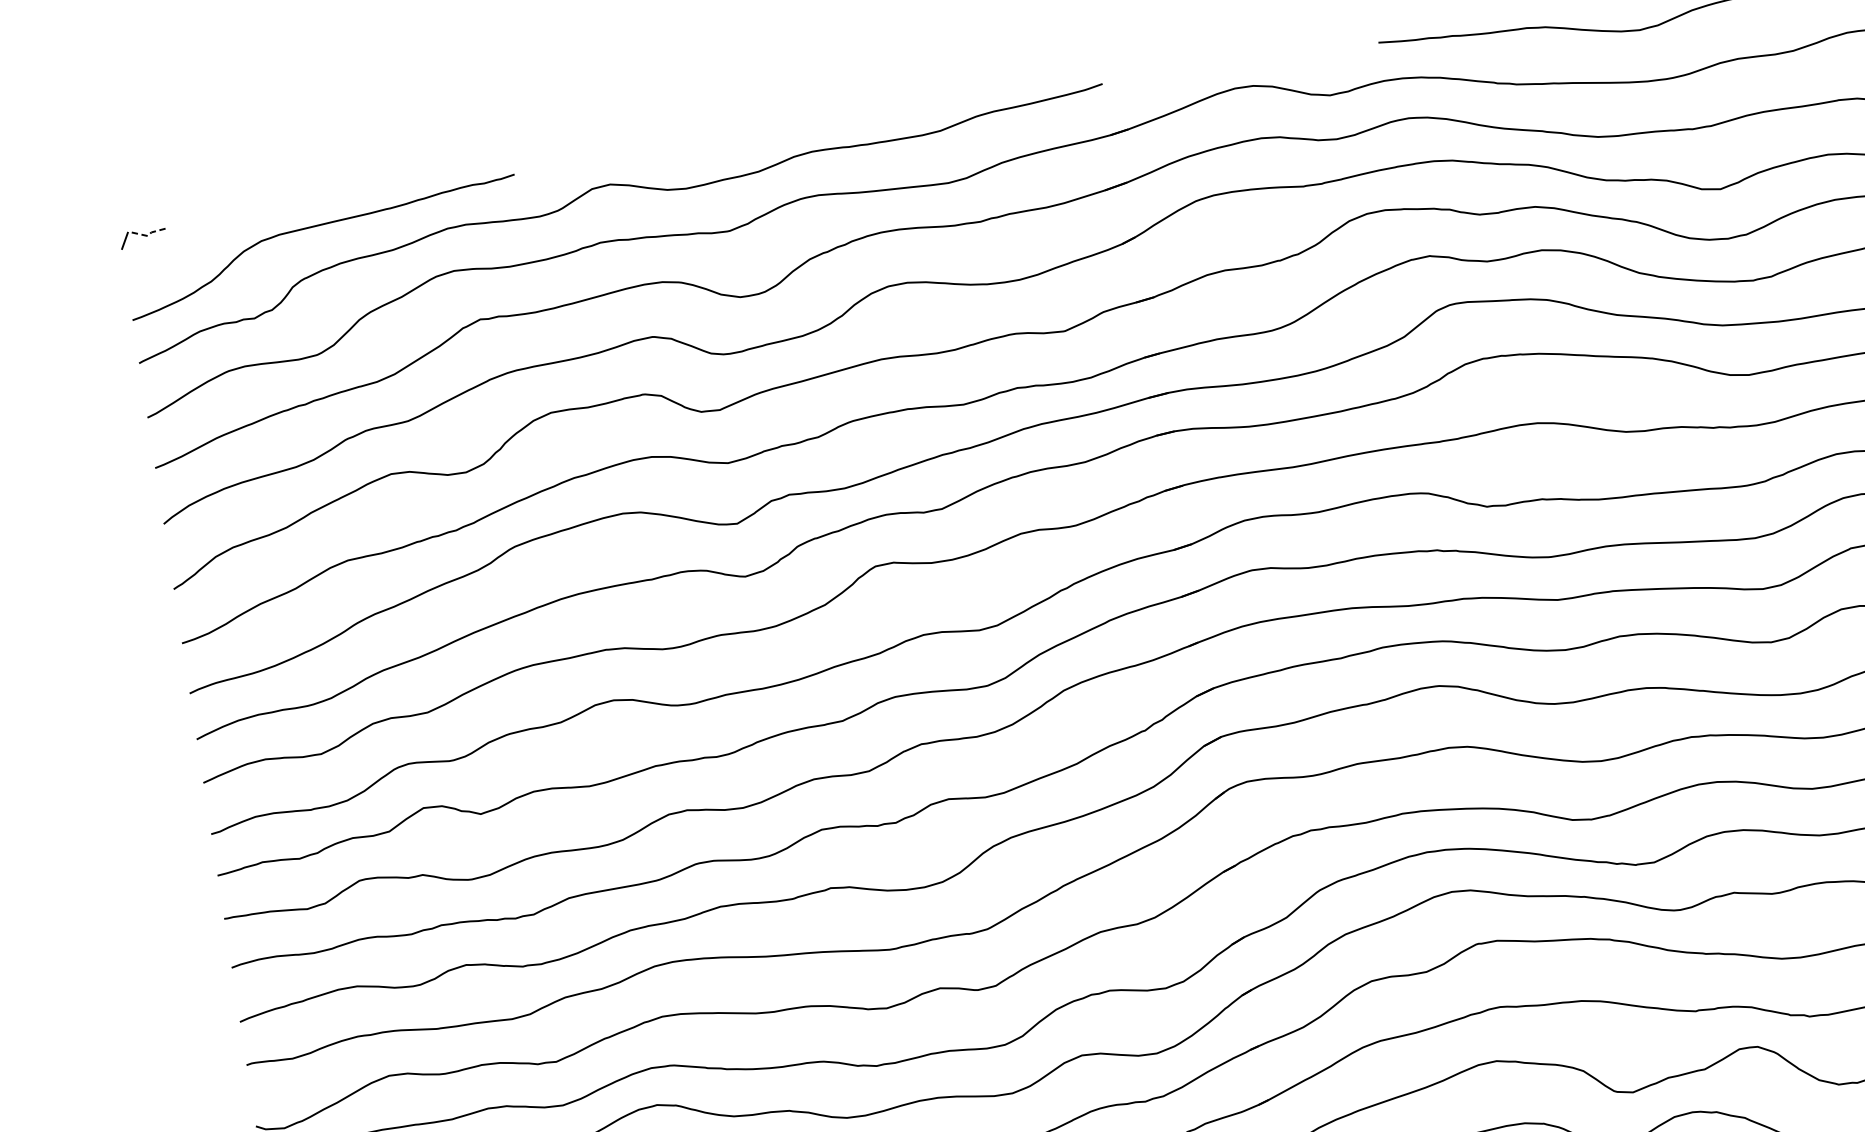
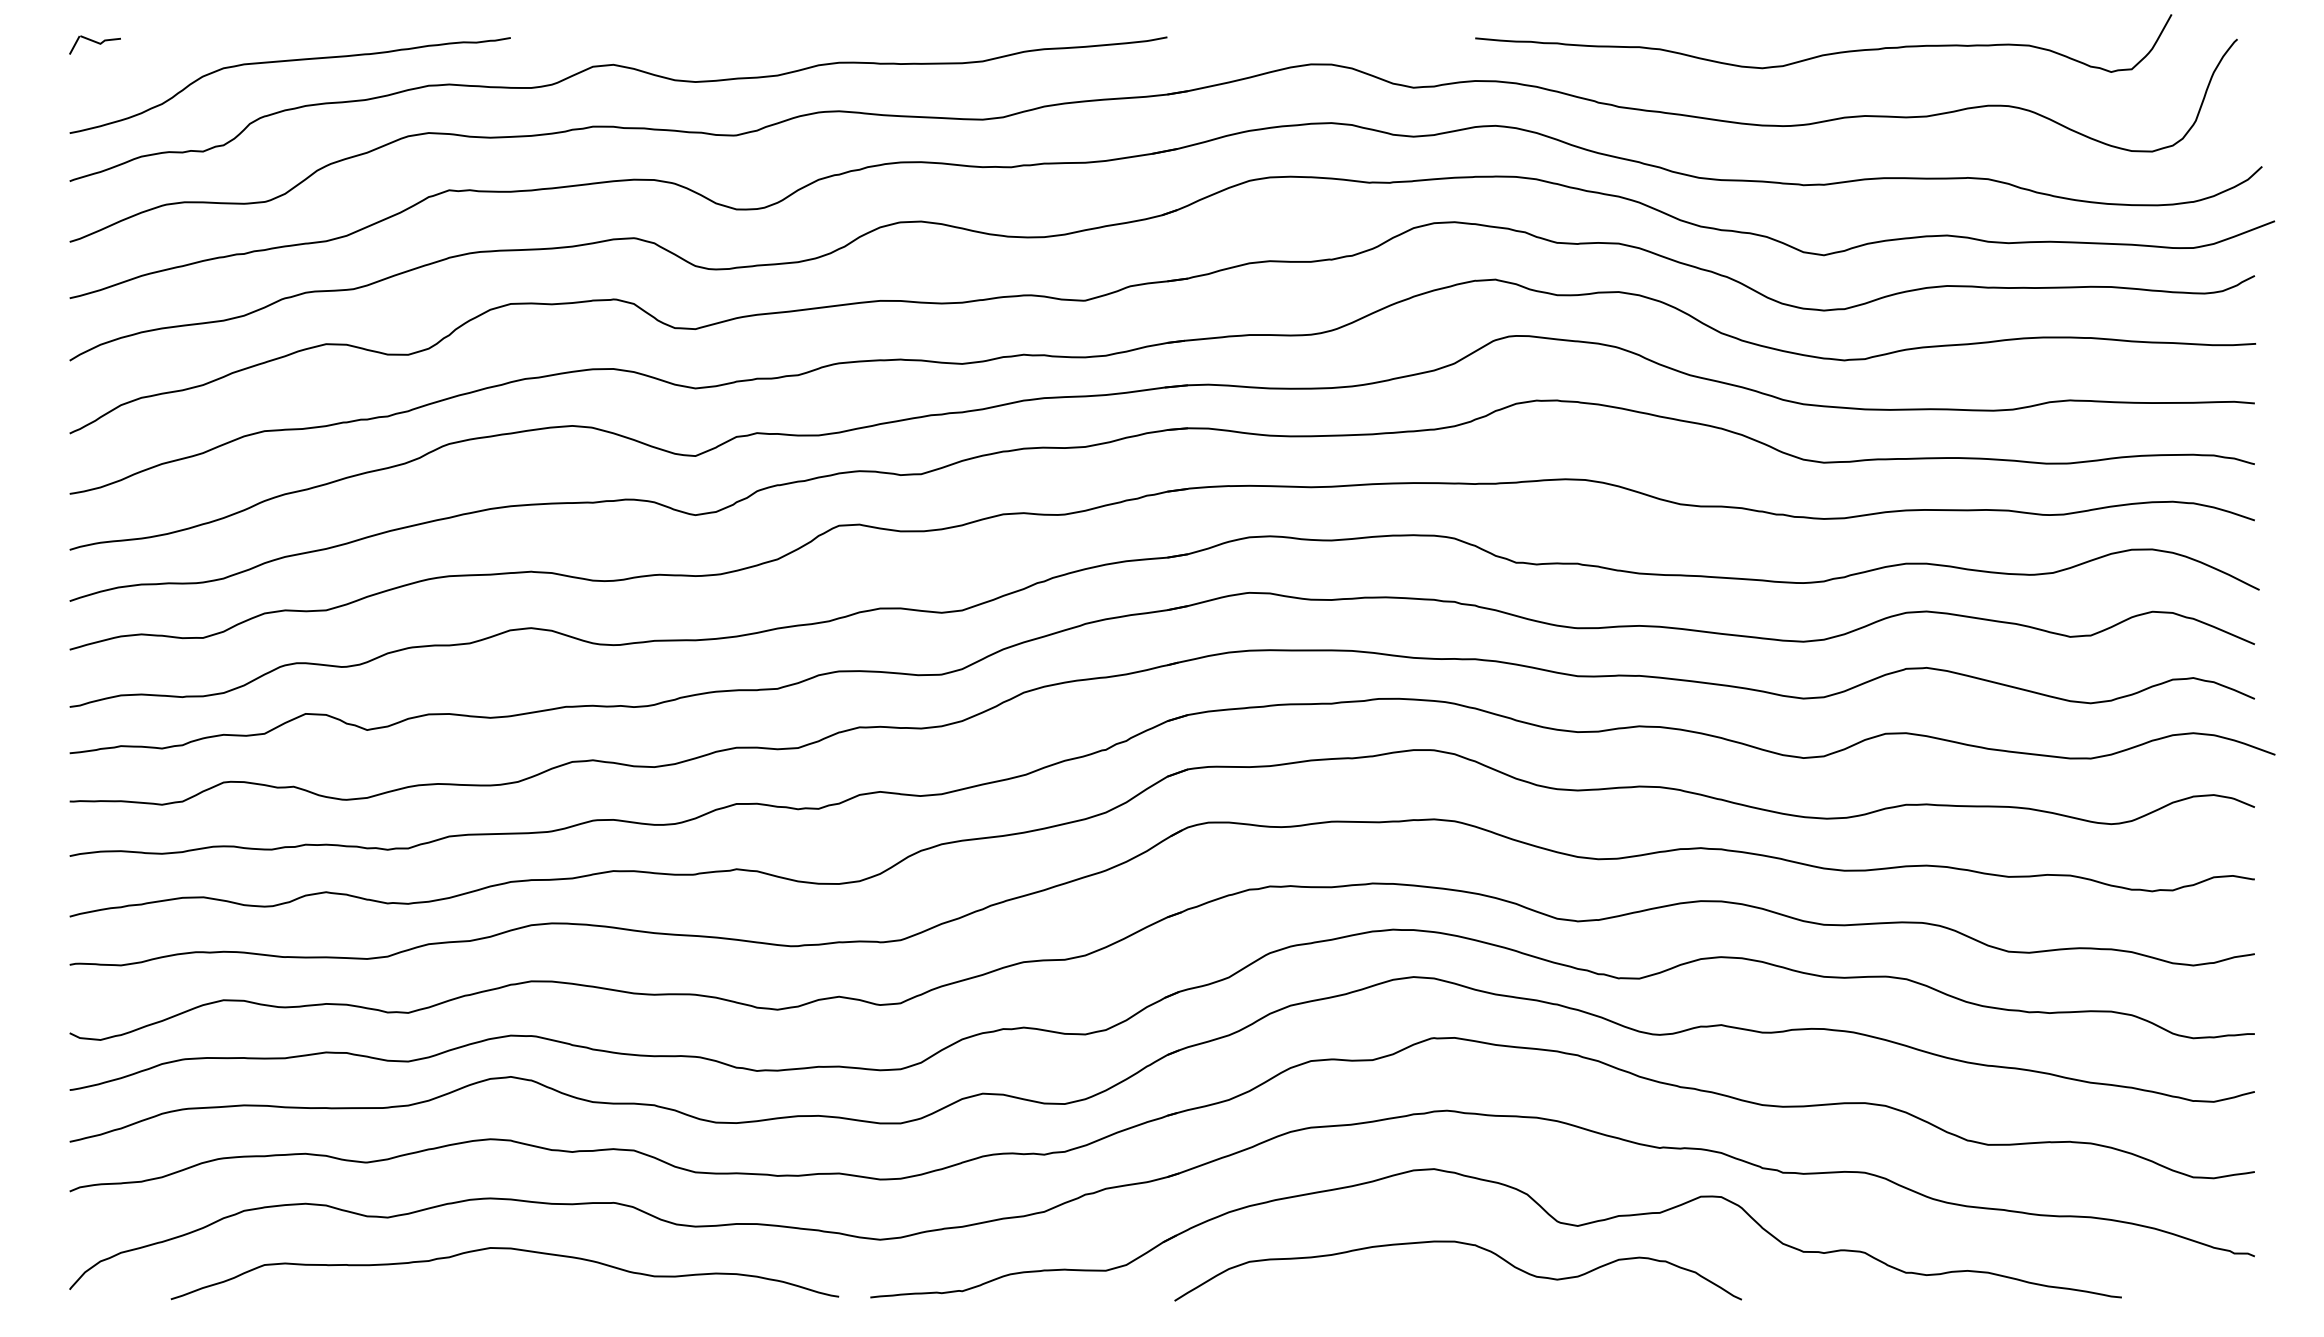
line: (147, 235) -> (100, 43), dashed -> solid

